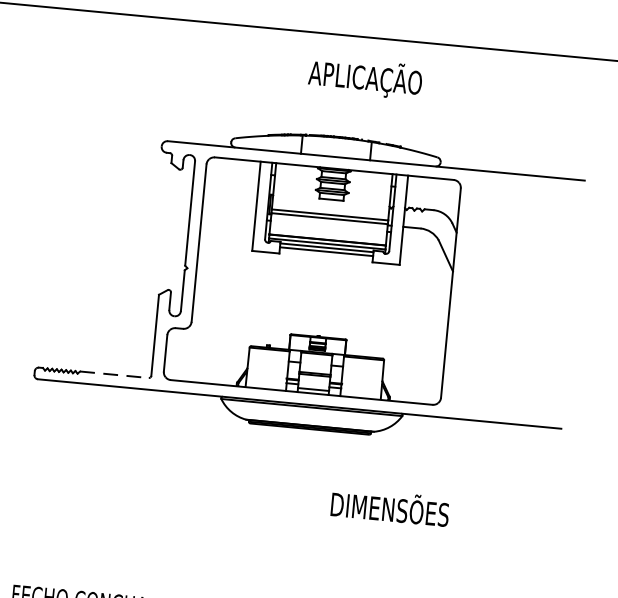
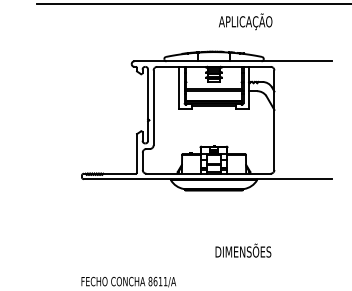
text: (365, 77) -> (245, 21), moved
line: (116, 374) -> (120, 173), dashed -> solid
text: (390, 506) -> (243, 250), moved

